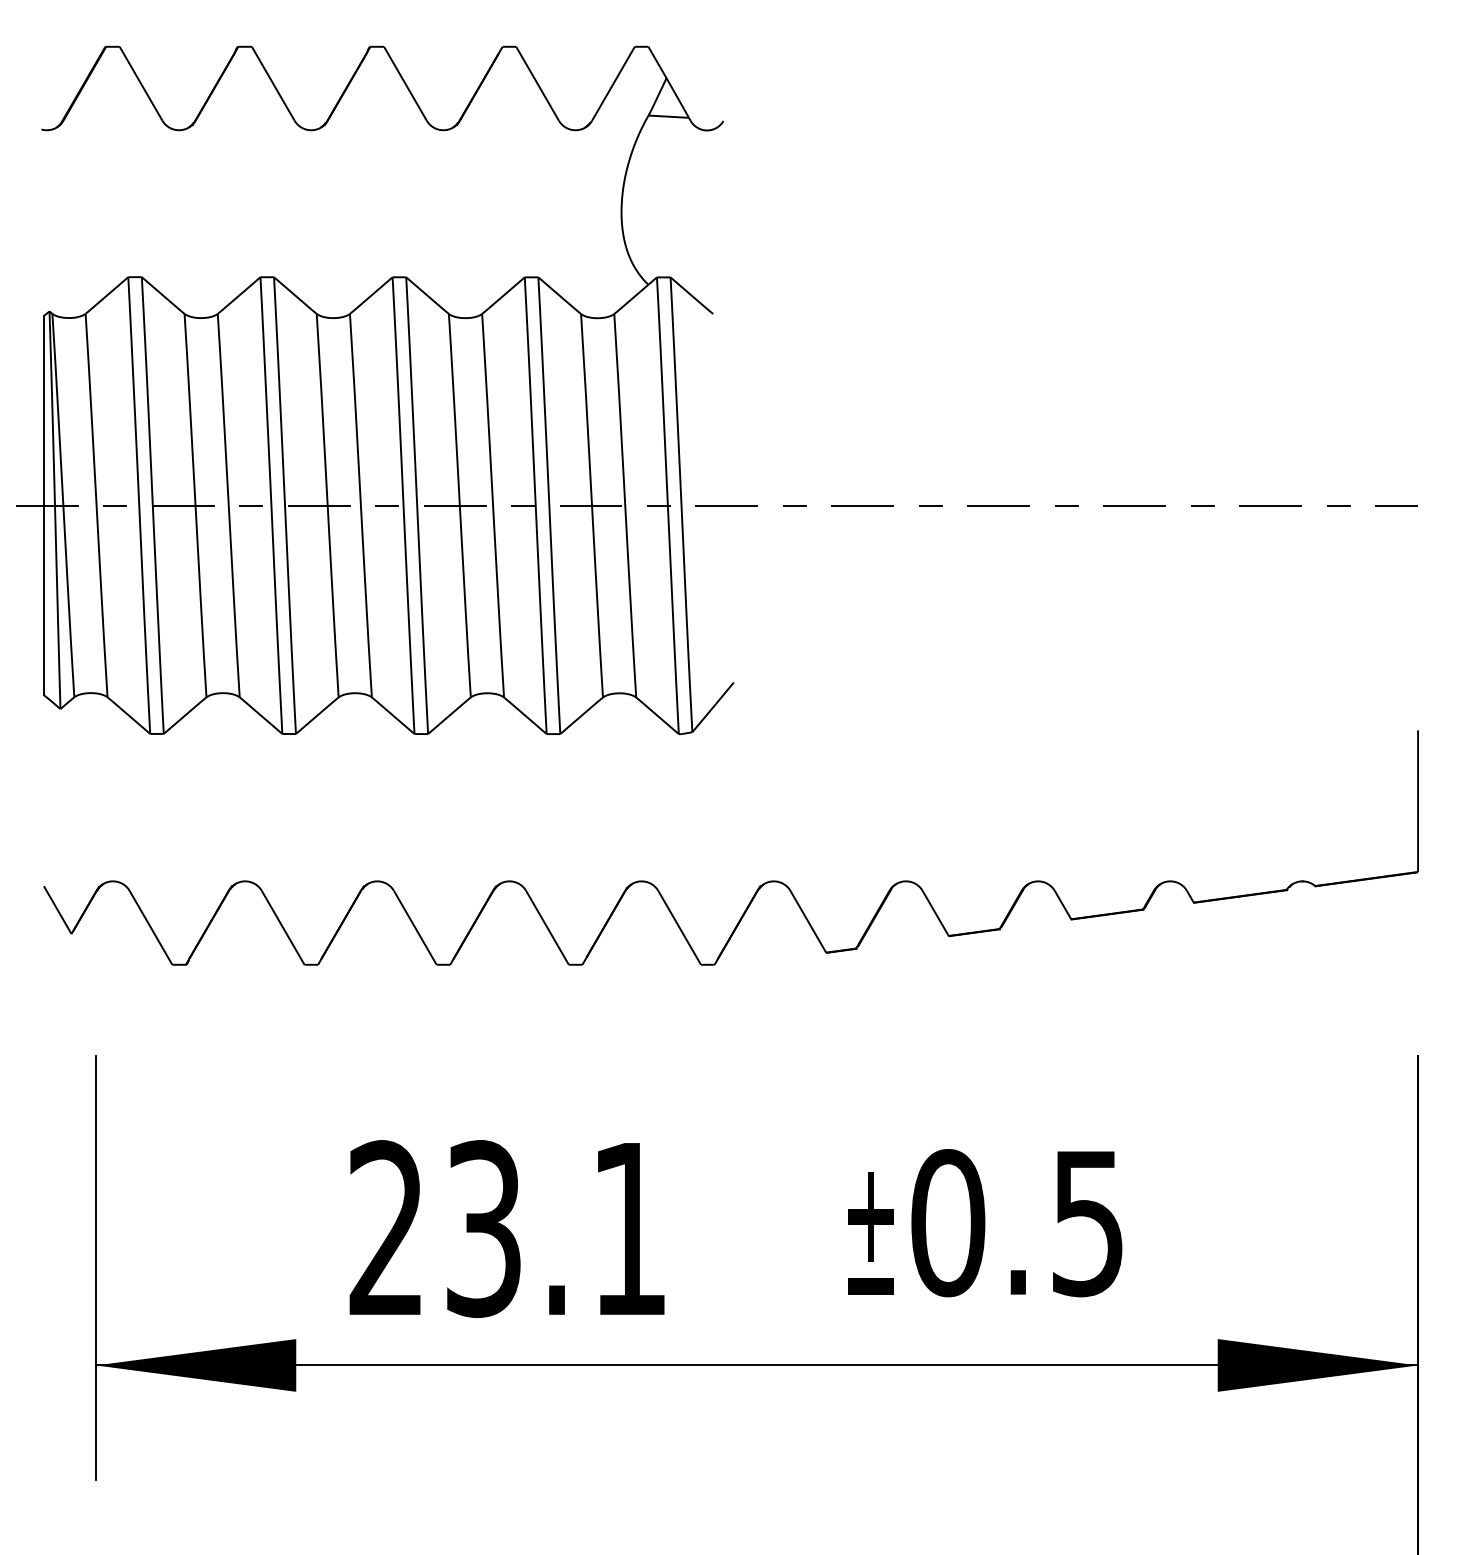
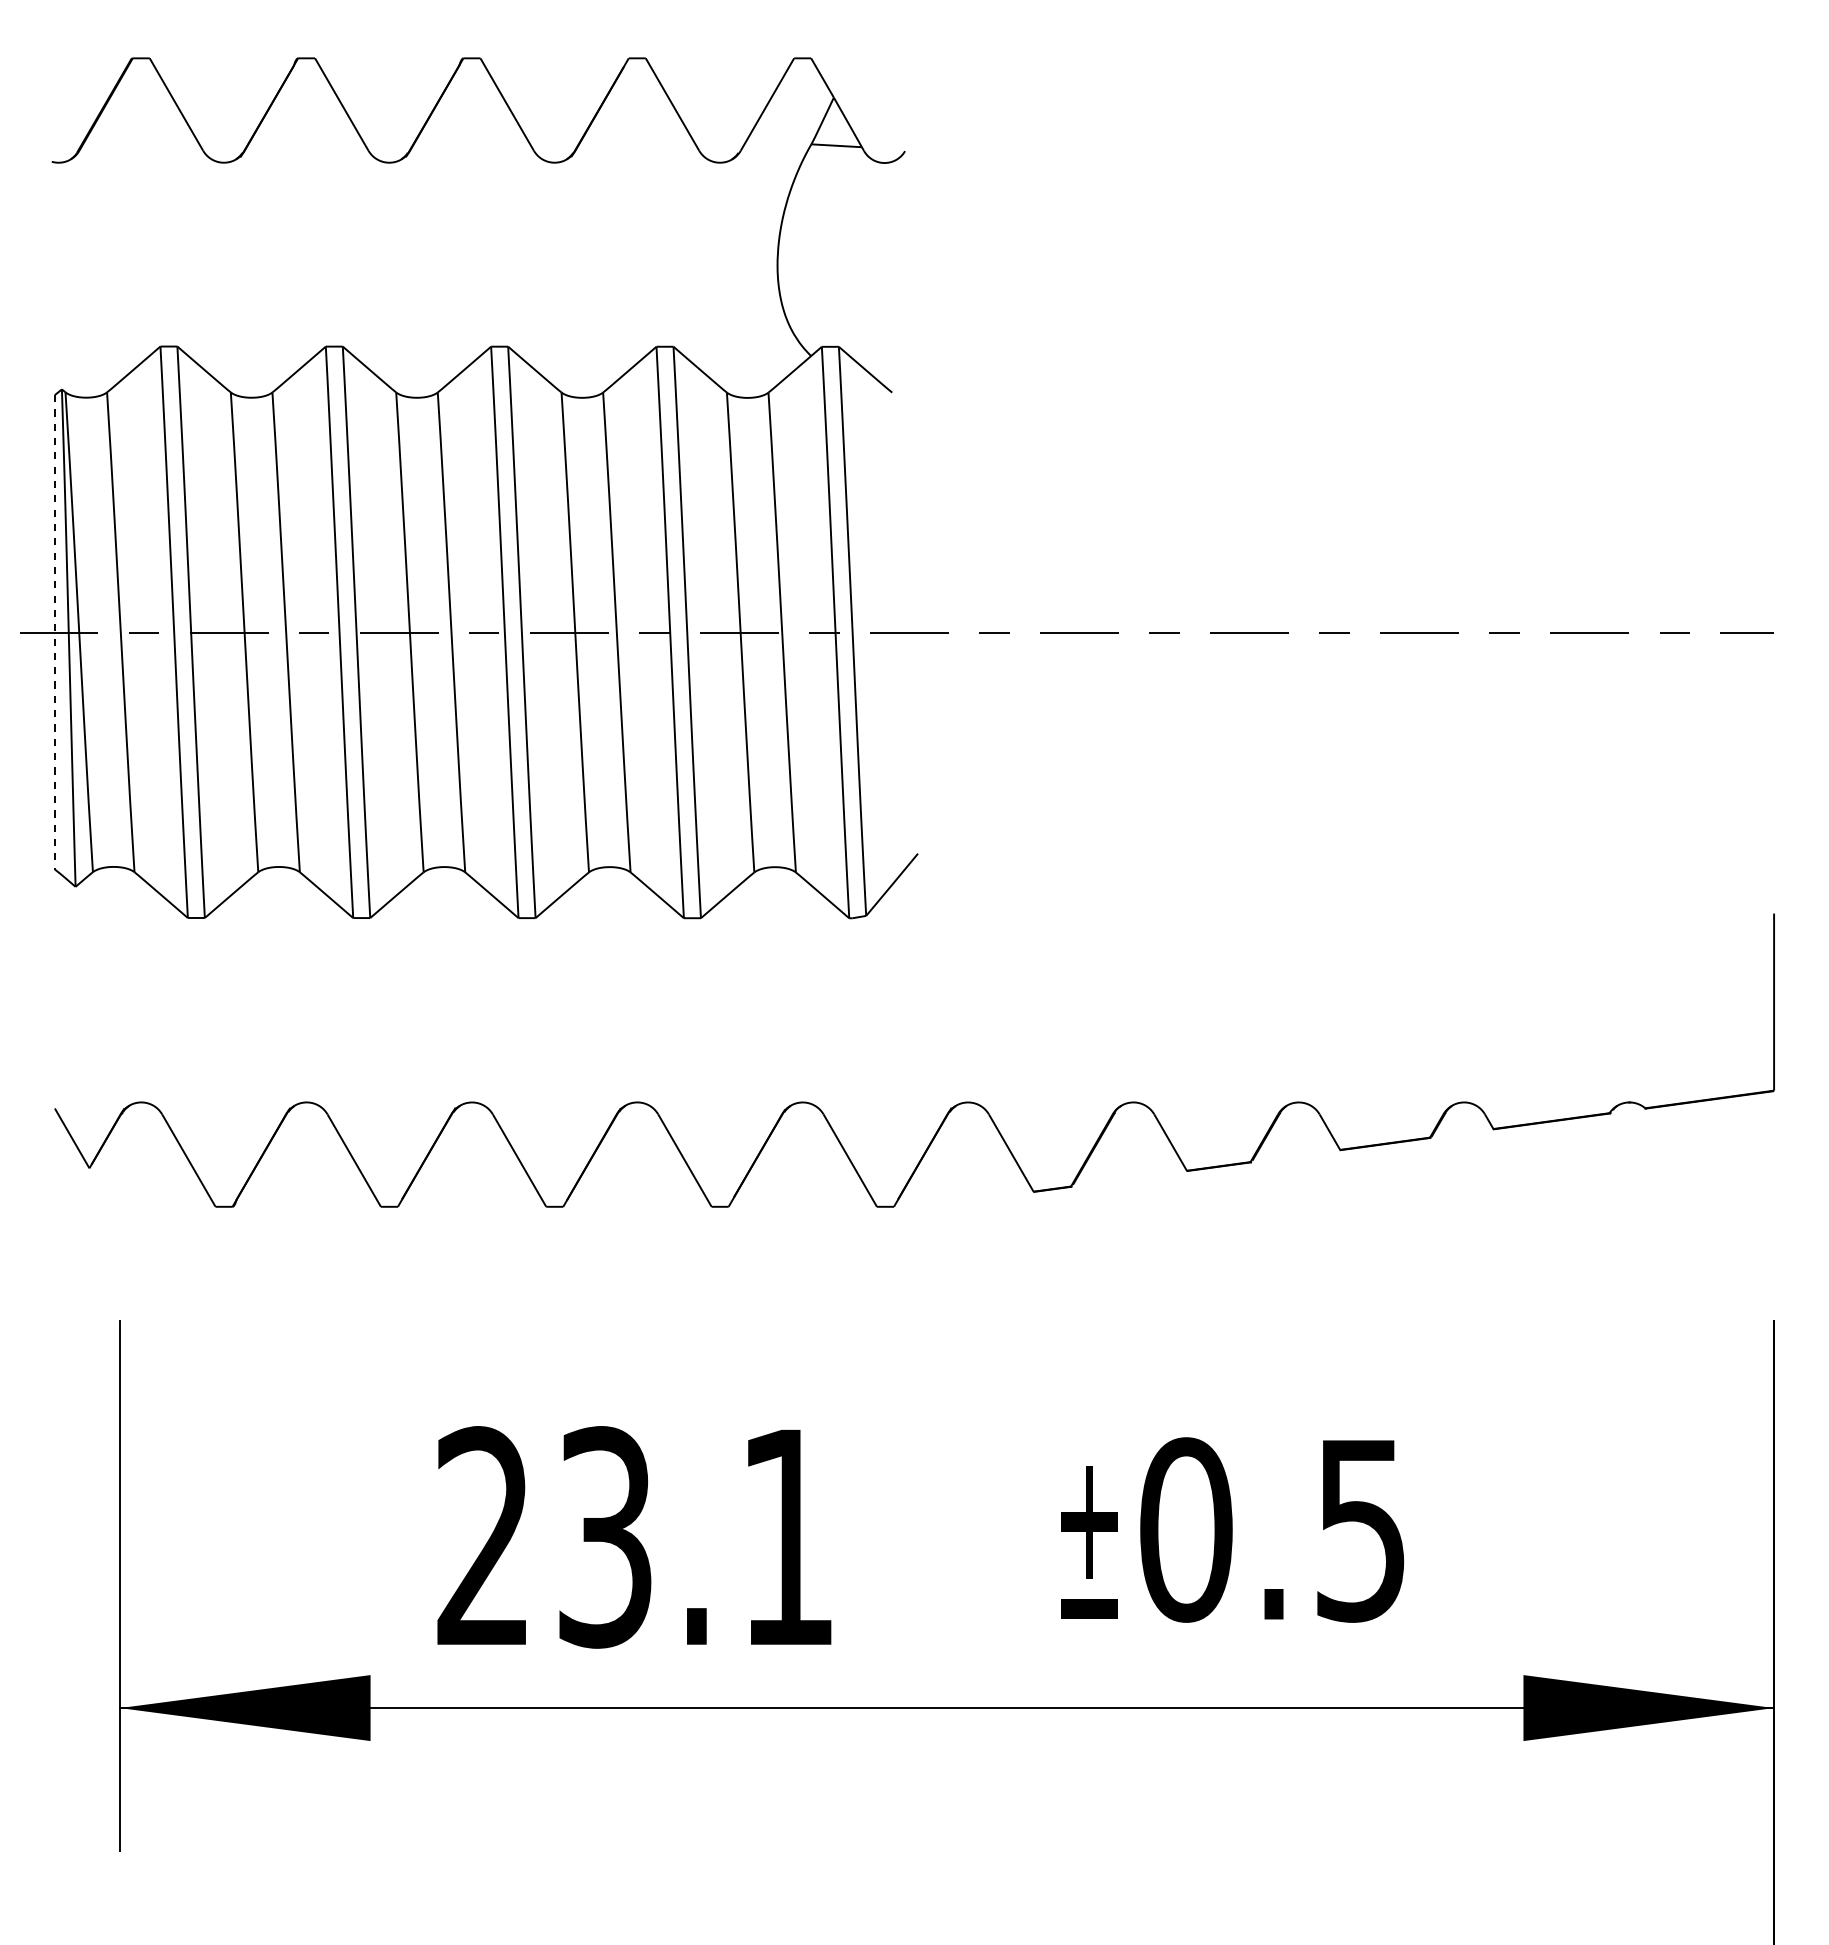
line: (43, 505) -> (54, 632), solid -> dashed

